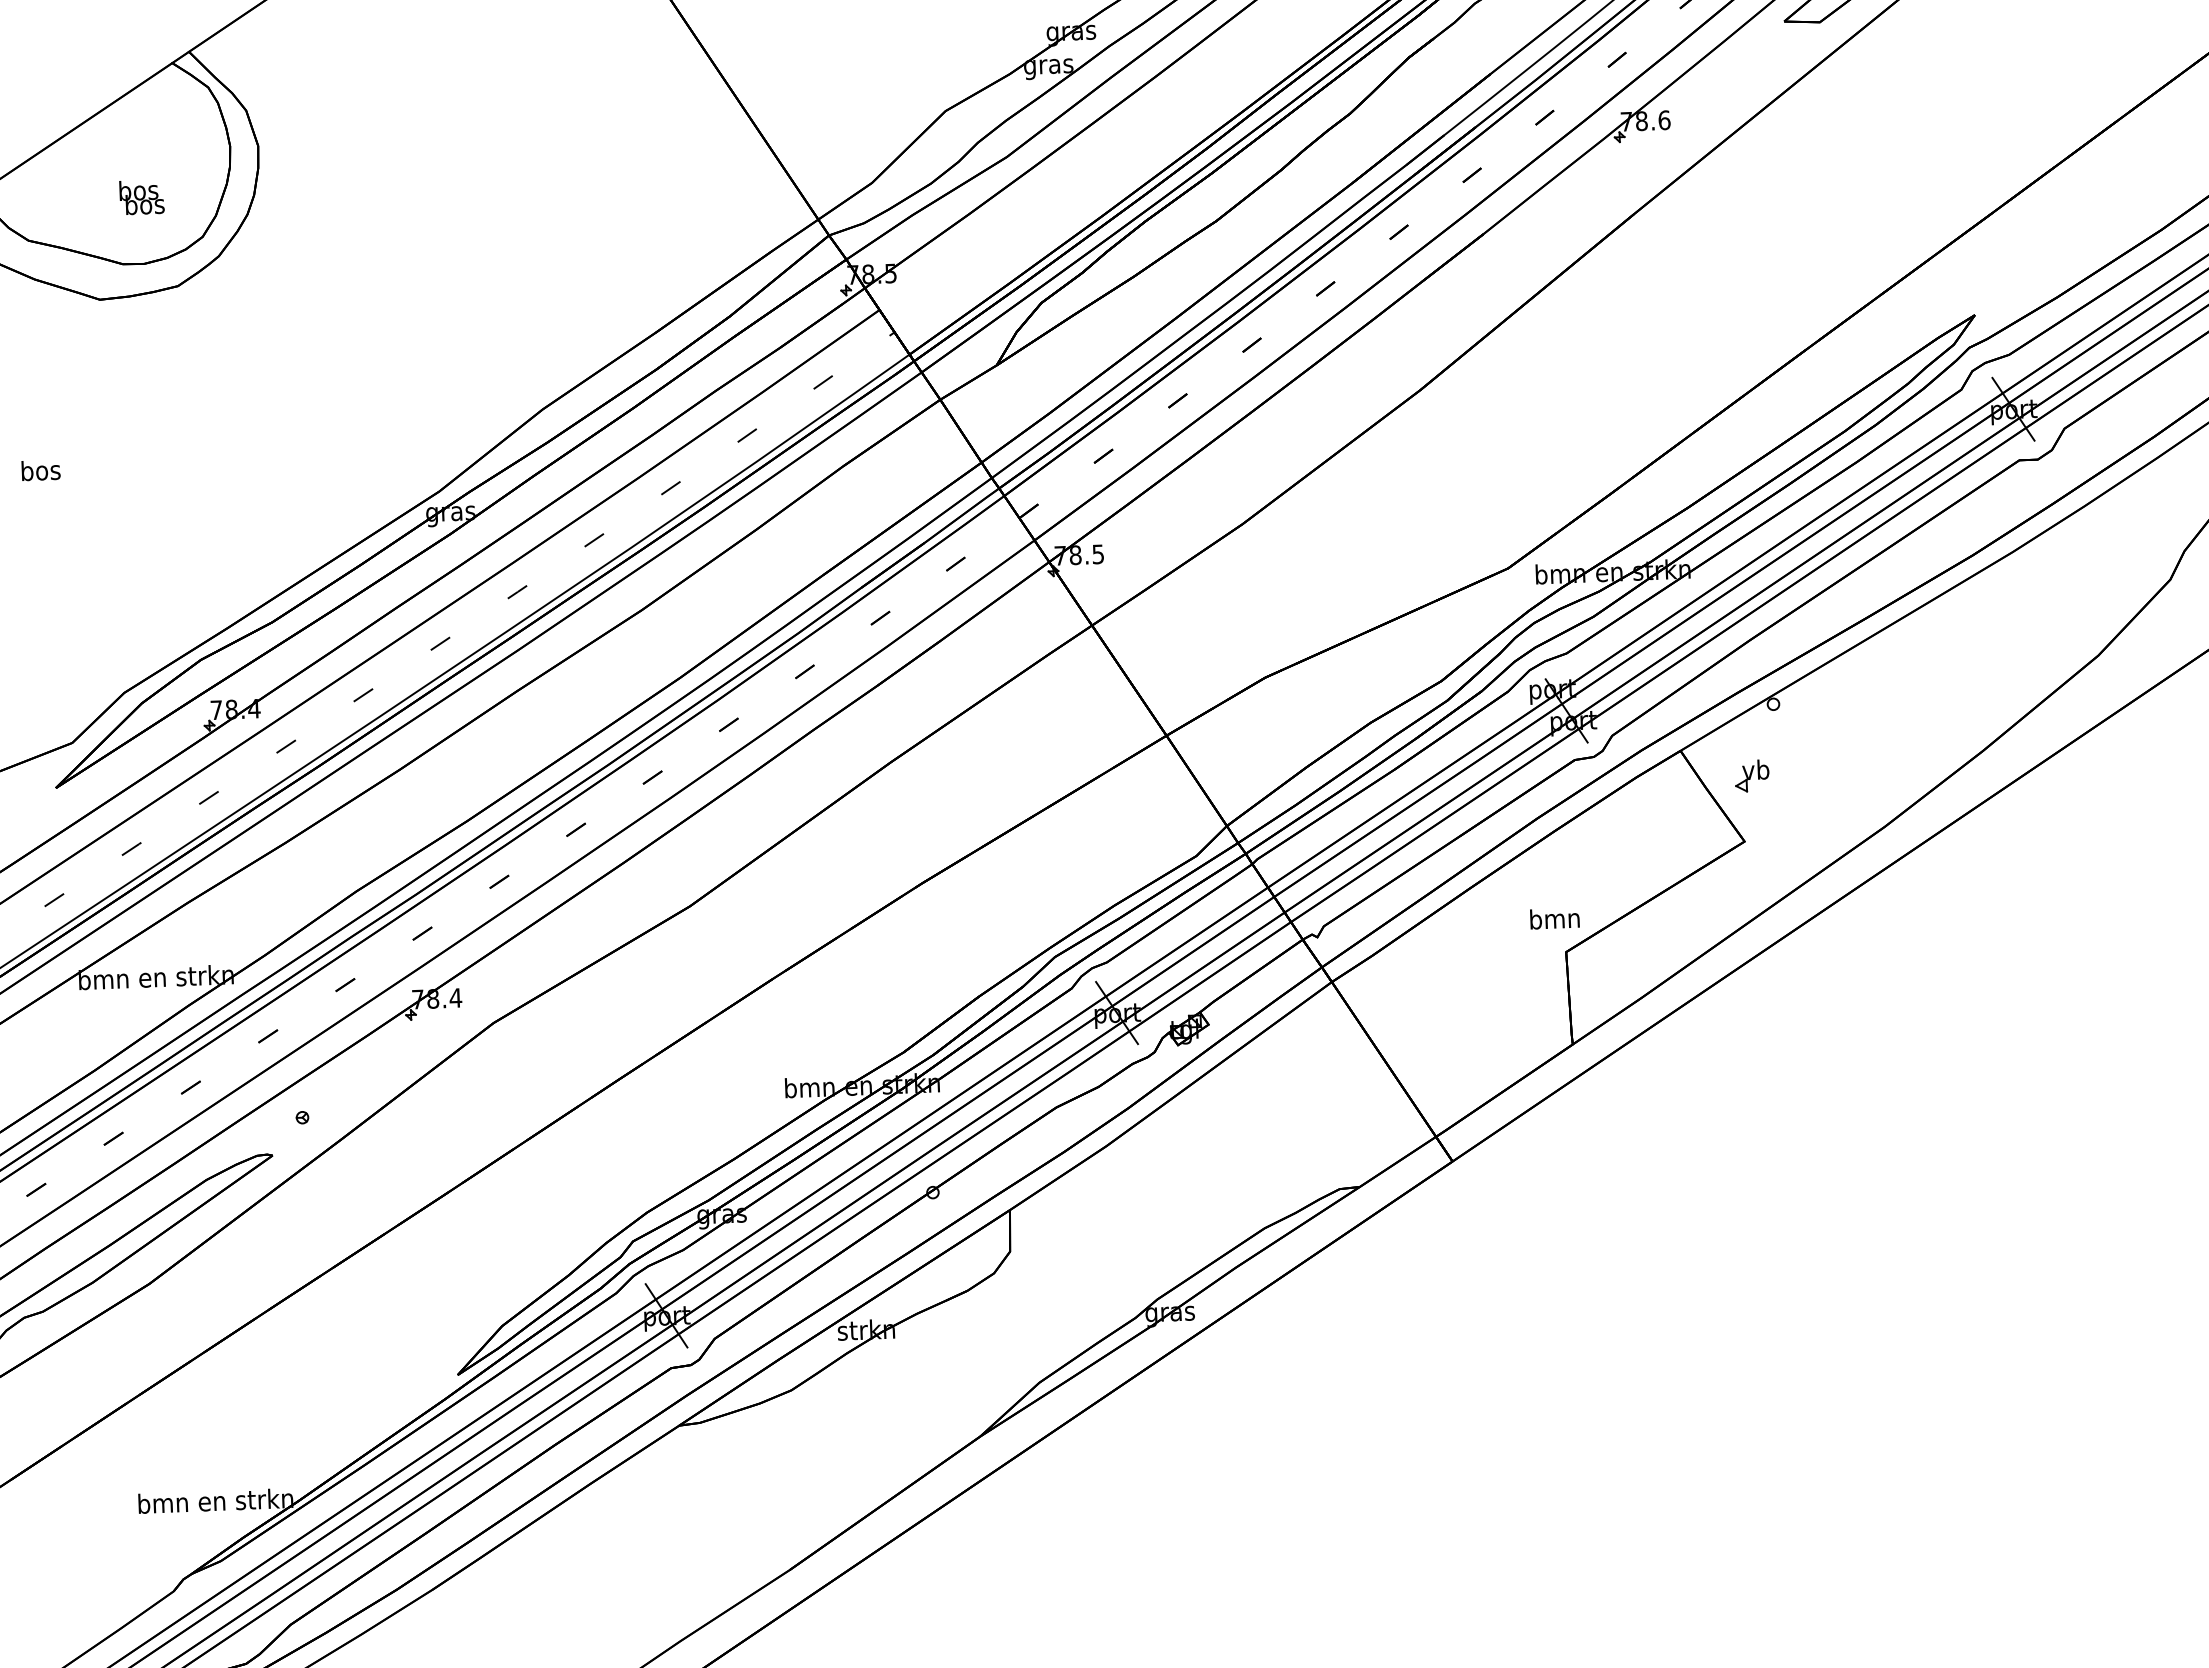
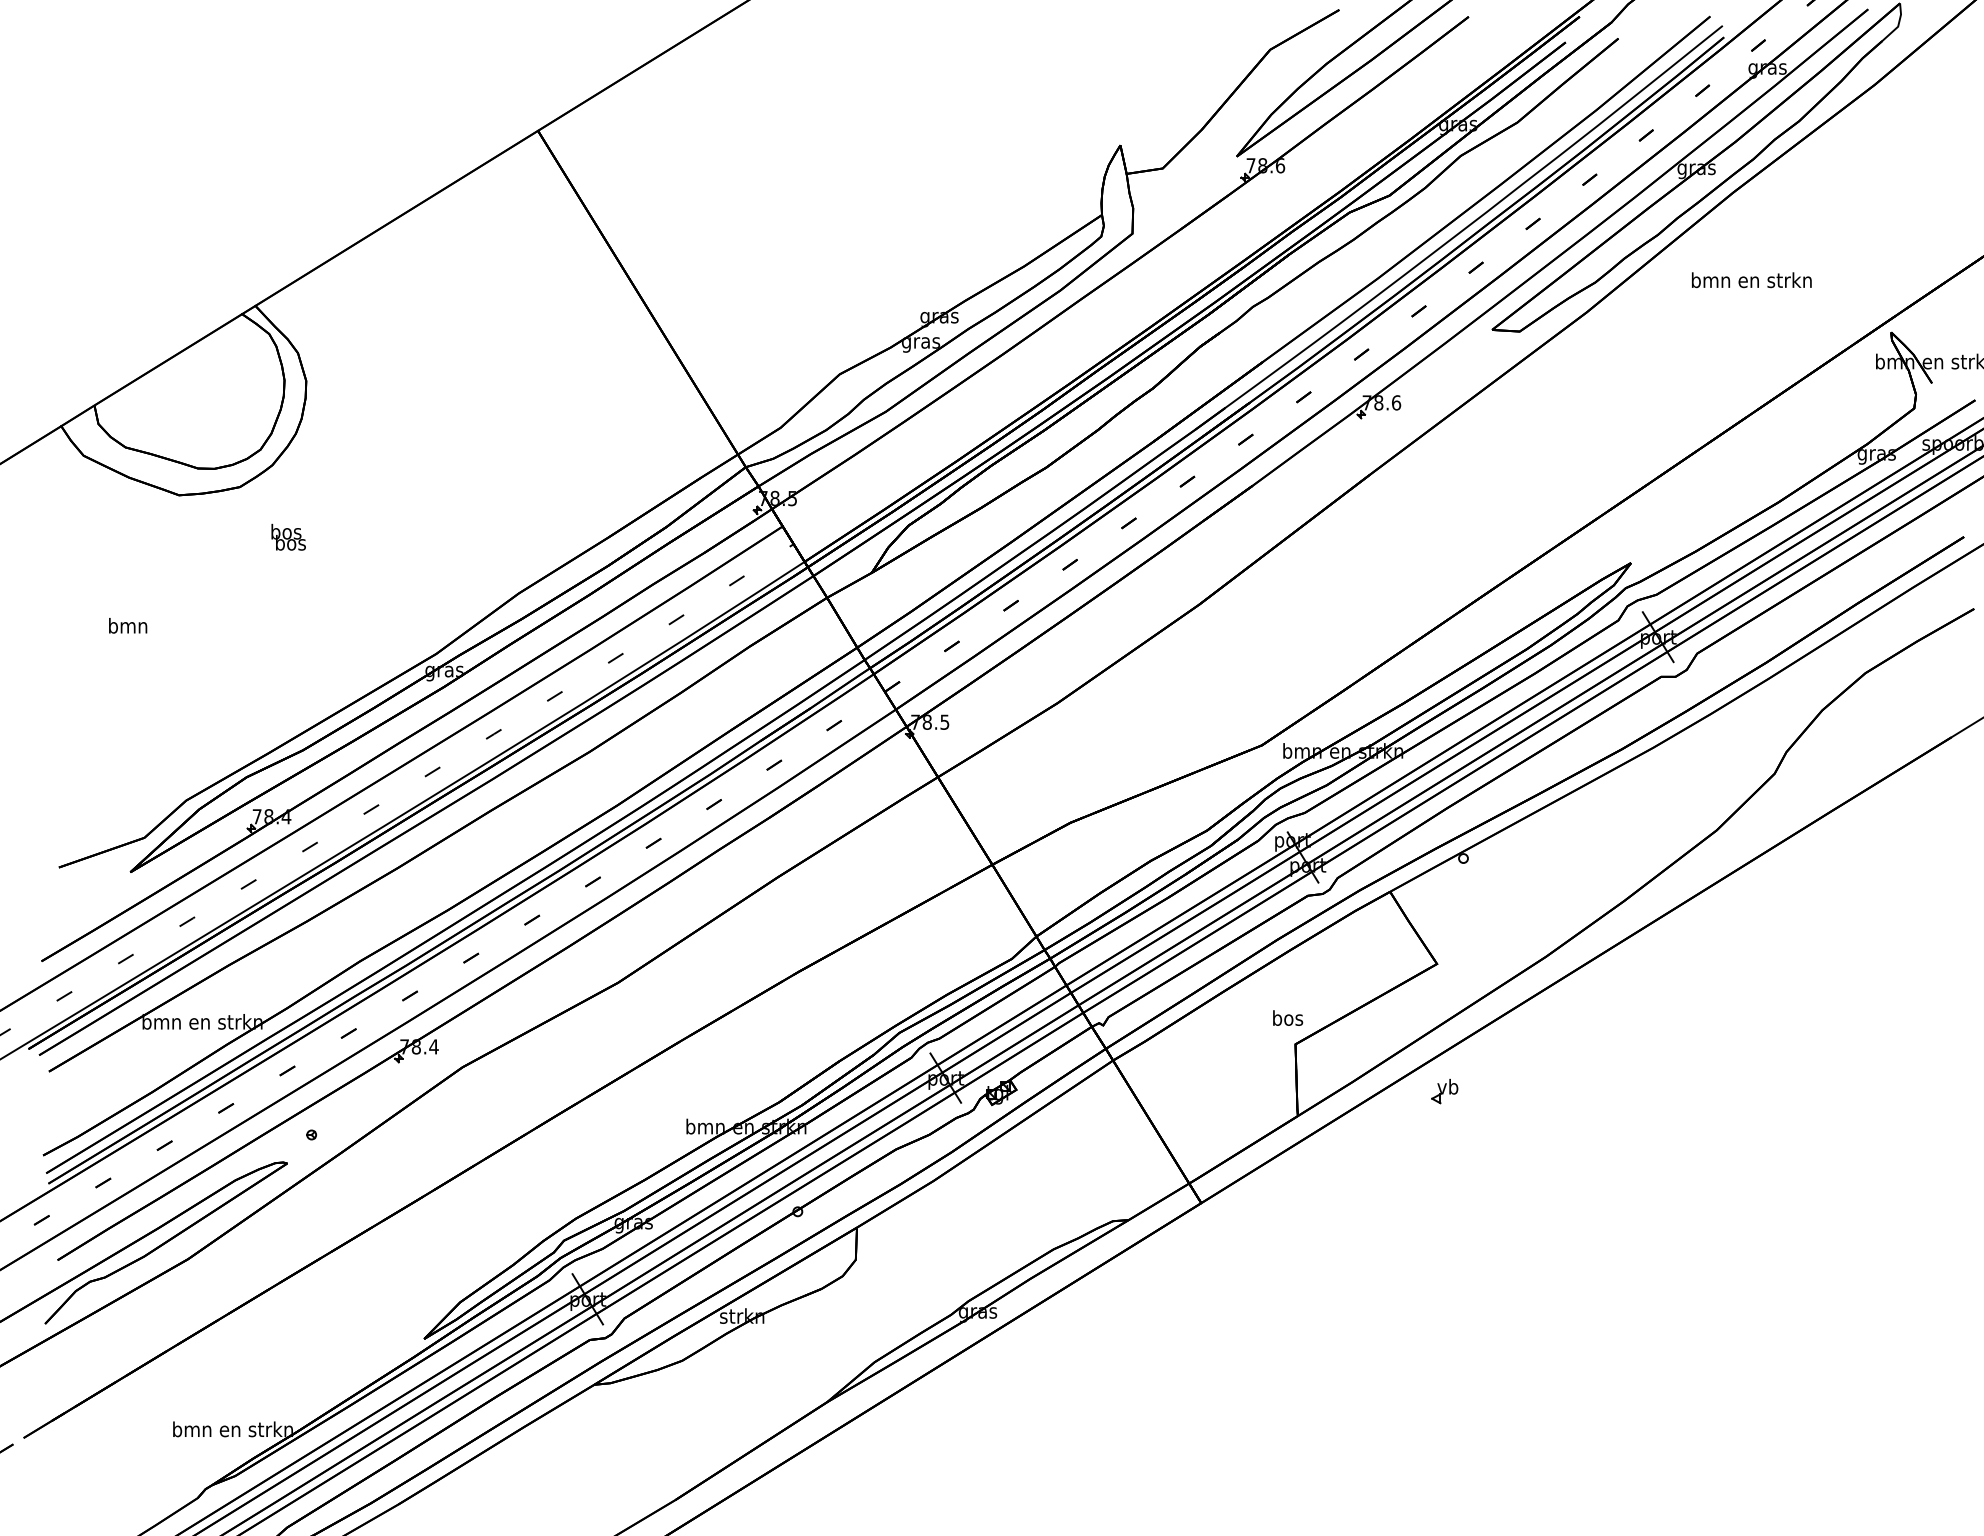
text: (141, 196) -> (288, 536), moved
text: (41, 470) -> (128, 625), bos -> bmn
part: (1751, 776) -> (1444, 1091), moved
text: (1554, 917) -> (1287, 1017), bmn -> bos

